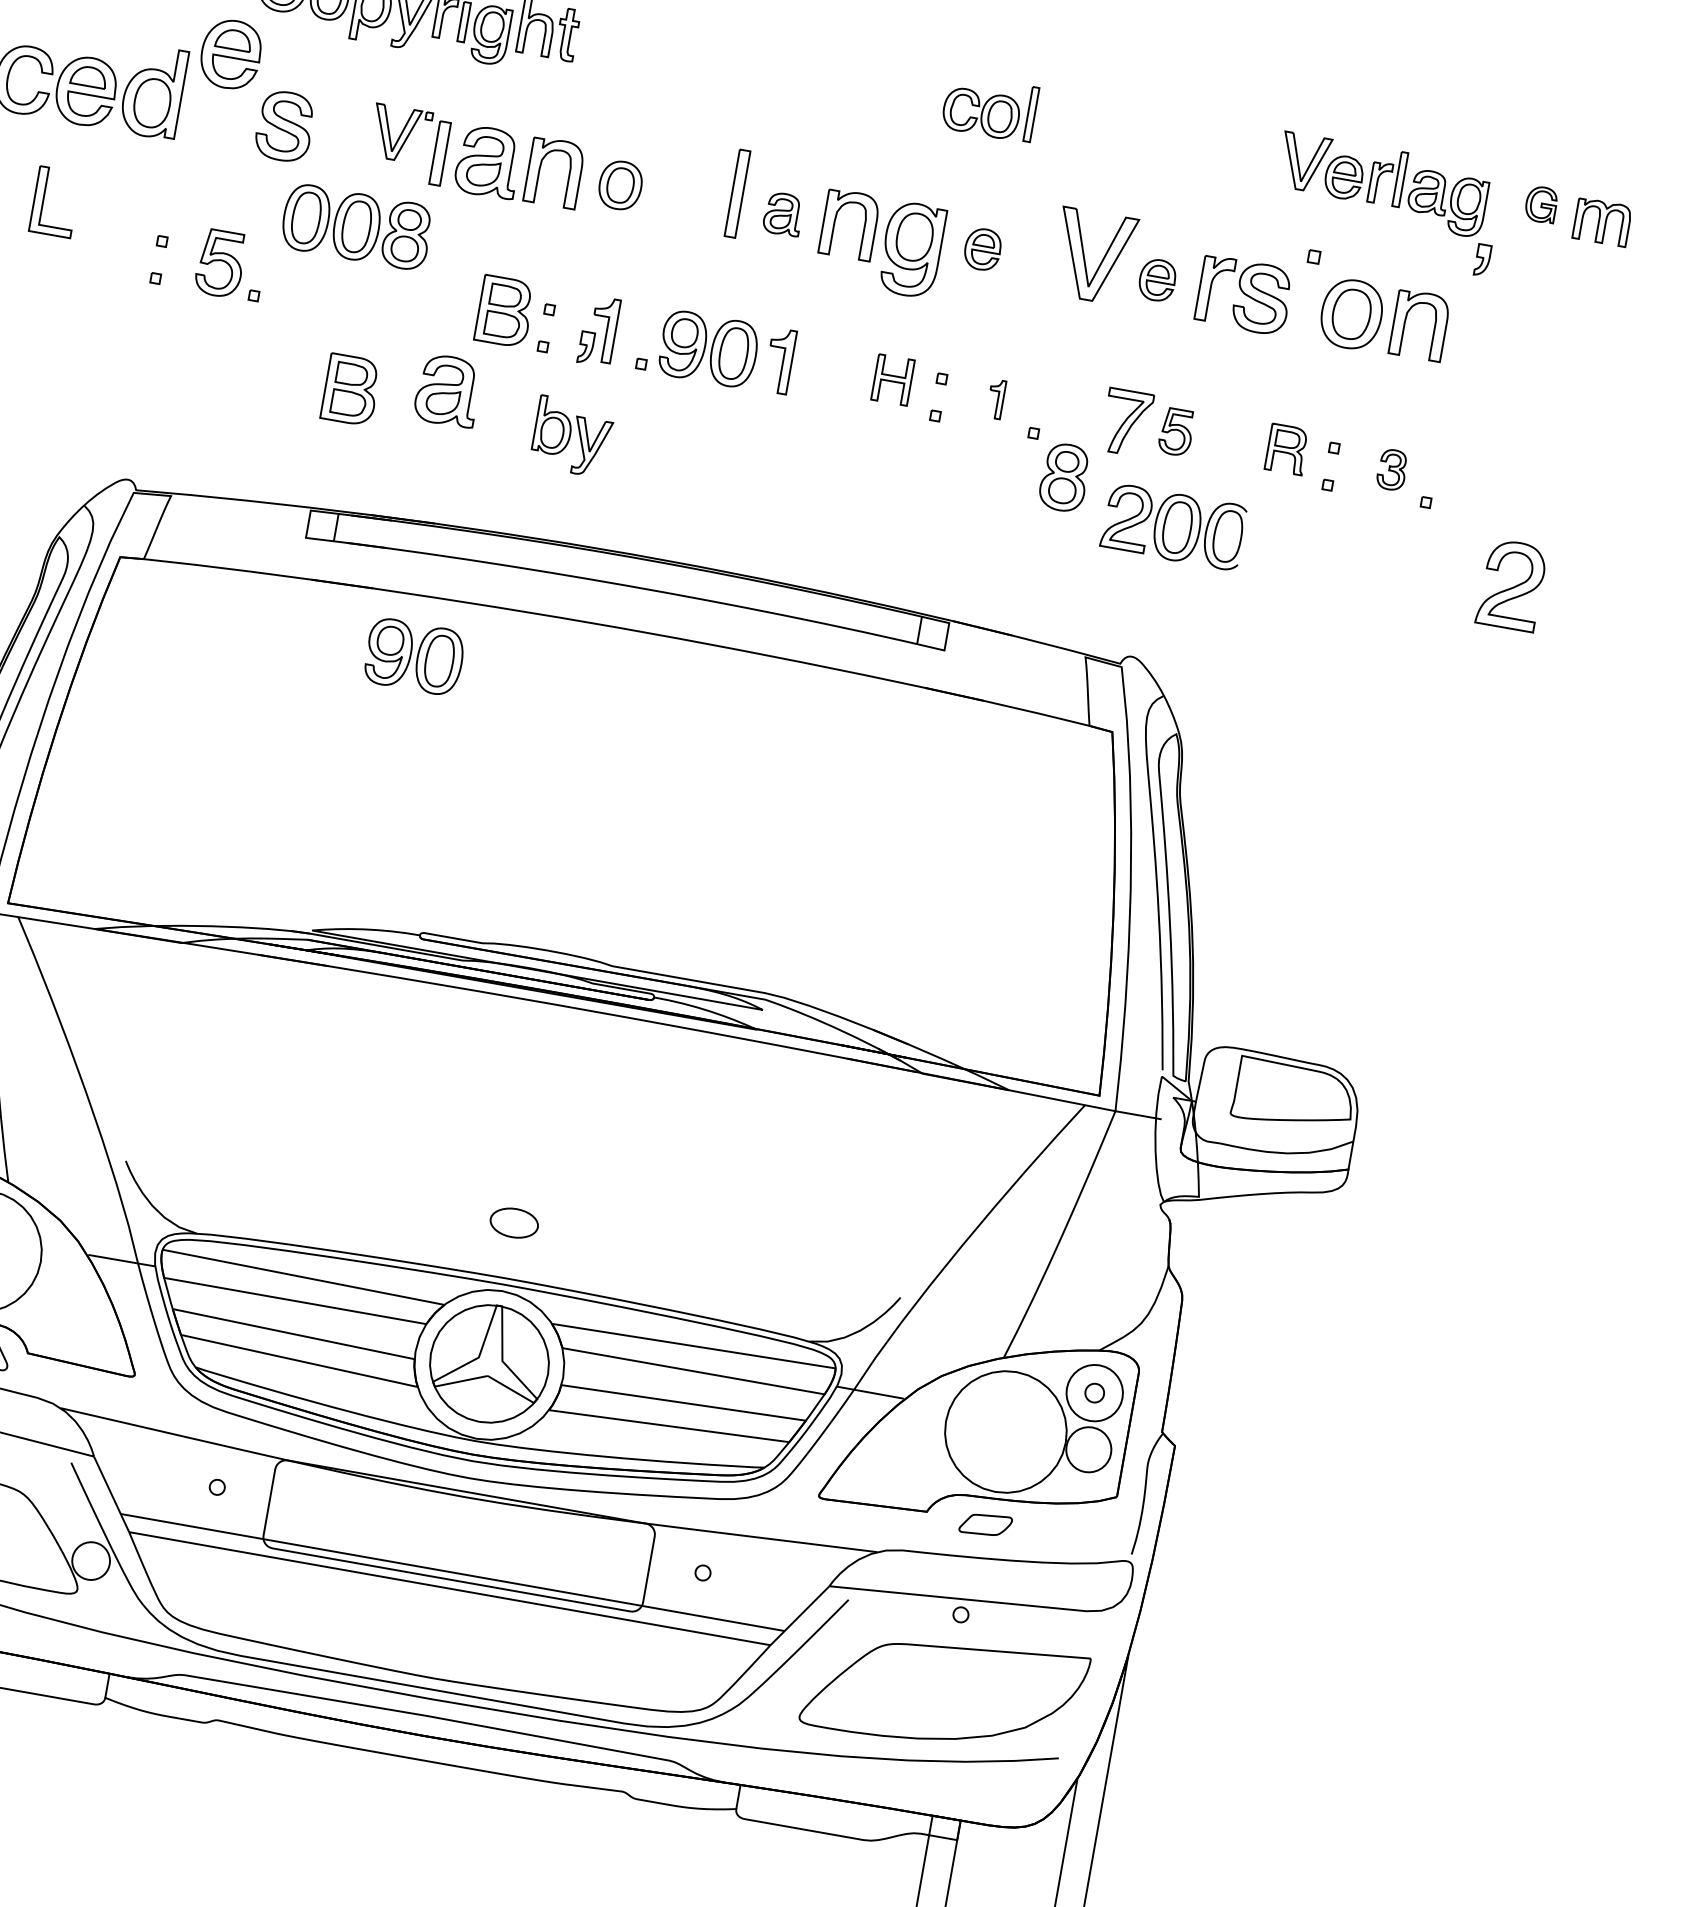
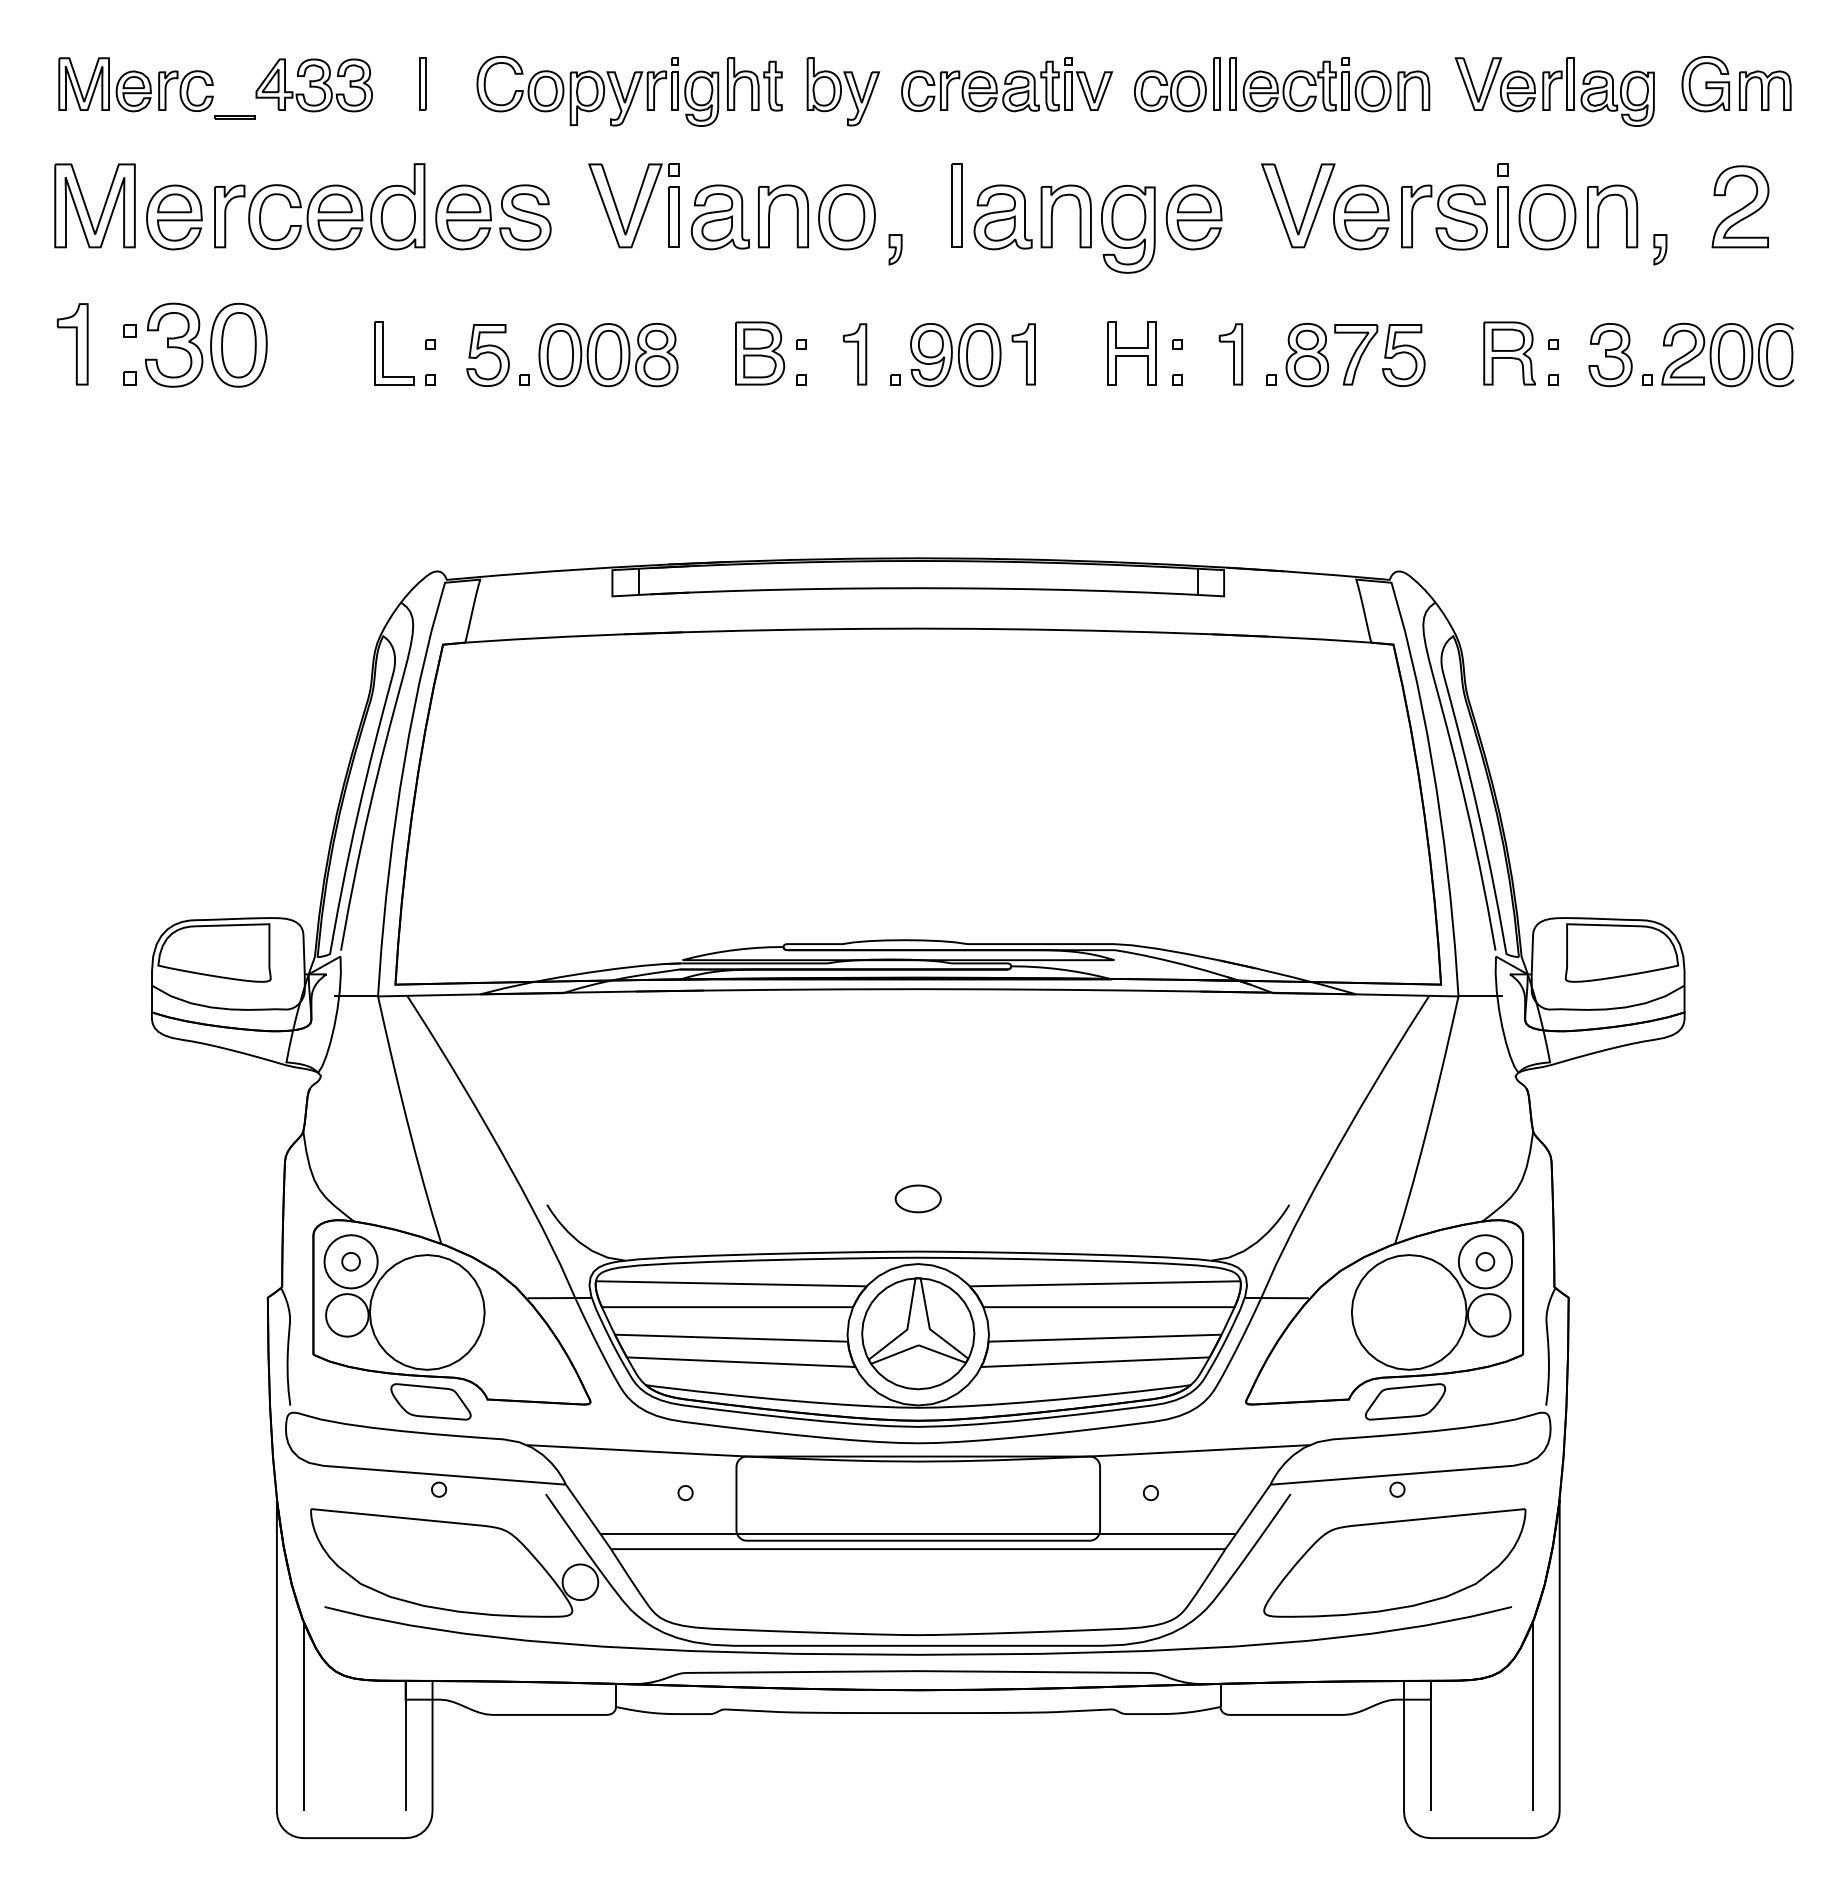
part: (230, 54) -> (463, 217), moved
part: (811, 76) -> (1006, 84), added
part: (399, 133) -> (633, 205), size x1.67
part: (1148, 135) -> (1329, 84), added
part: (620, 185) -> (846, 217), size x1.43
part: (43, 200) -> (383, 353), moved
part: (1541, 204) -> (1705, 84), size x1.67
part: (782, 214) -> (1002, 217), size x1.67
part: (356, 226) -> (608, 354), moved
part: (982, 249) -> (1193, 217), size x1.67
part: (1482, 260) -> (1660, 249), moved
part: (1157, 280) -> (1361, 217), size x1.67
part: (1304, 305) -> (1502, 216), added
part: (586, 347) -> (895, 249), moved
part: (892, 379) -> (1131, 353), size x1.43
part: (351, 390) -> (630, 451), removed
part: (447, 390) -> (719, 436), removed
part: (995, 399) -> (1230, 354), size x1.67
part: (1176, 432) -> (1403, 355), size x1.43
part: (572, 436) -> (843, 91), moved
part: (1287, 449) -> (1509, 353), size x1.43
part: (1392, 470) -> (1610, 355), size x1.67
part: (1064, 477) -> (1307, 354), moved
part: (1173, 526) -> (1727, 354), moved
part: (1511, 584) -> (1740, 206), moved
part: (414, 657) -> (732, 689), removed
part: (985, 1524) -> (1405, 1401), size x1.67

